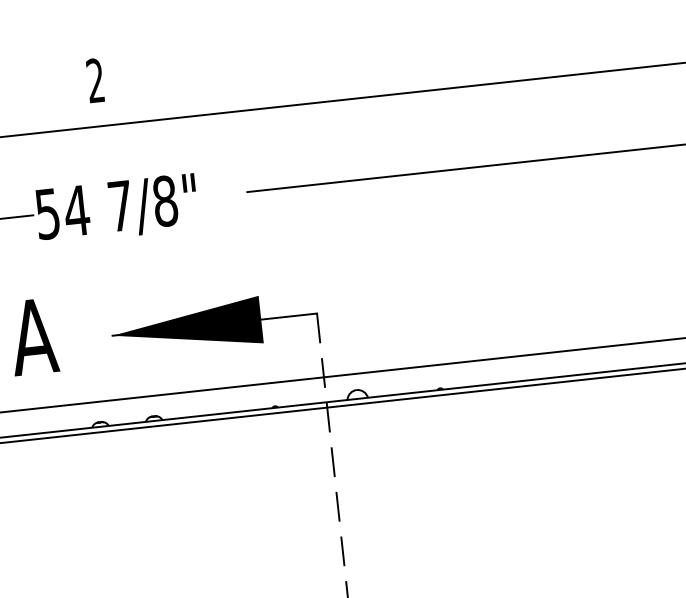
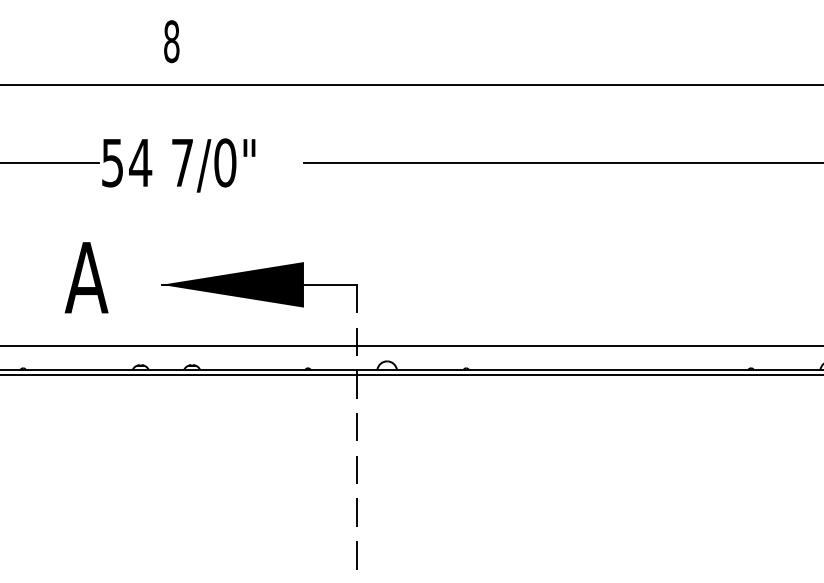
text: (95, 80) -> (171, 41), 2 -> 8
text: (165, 200) -> (225, 162), 7/8" -> 7/0"

